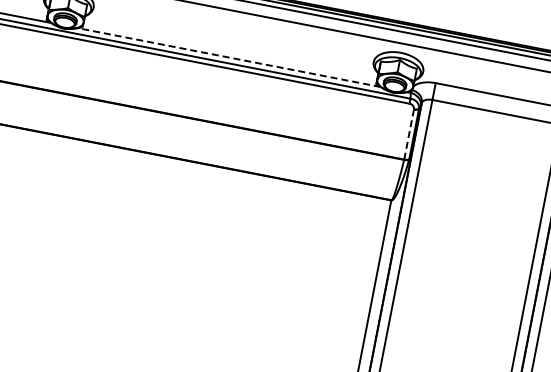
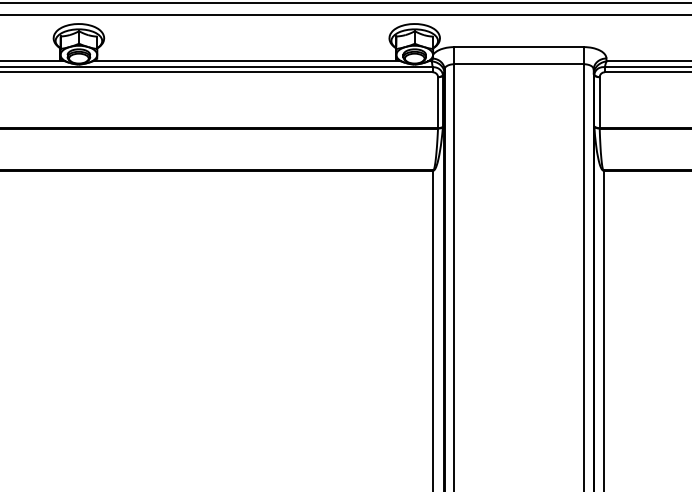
line: (228, 57) -> (246, 61), dashed -> solid
line: (409, 134) -> (438, 102), dashed -> solid

